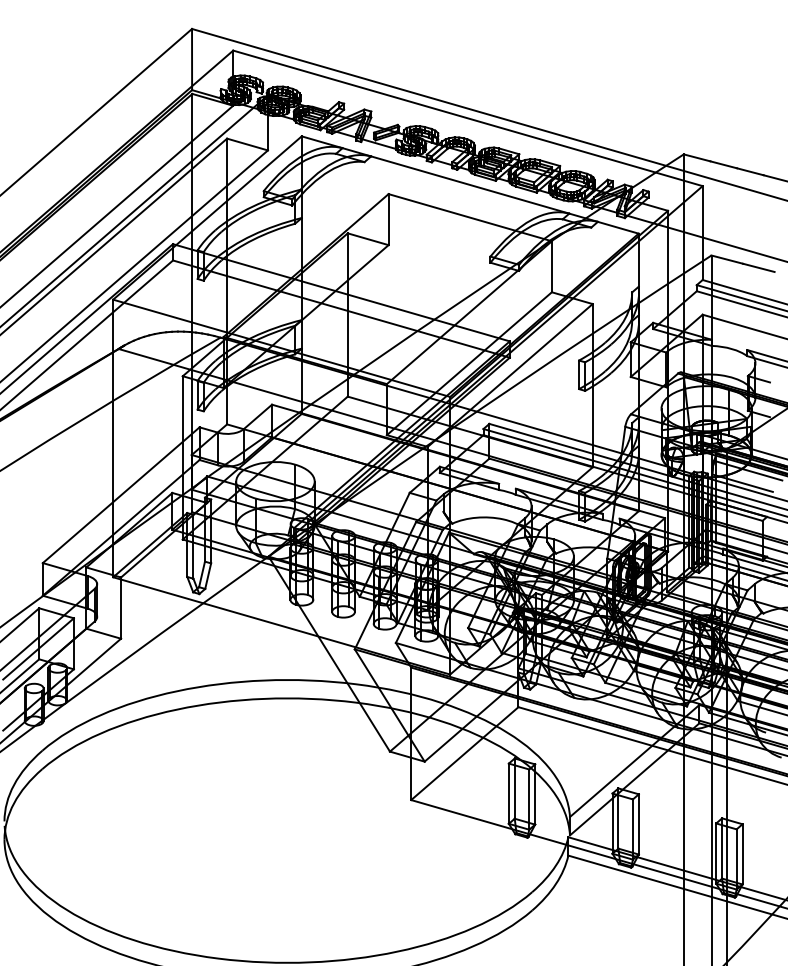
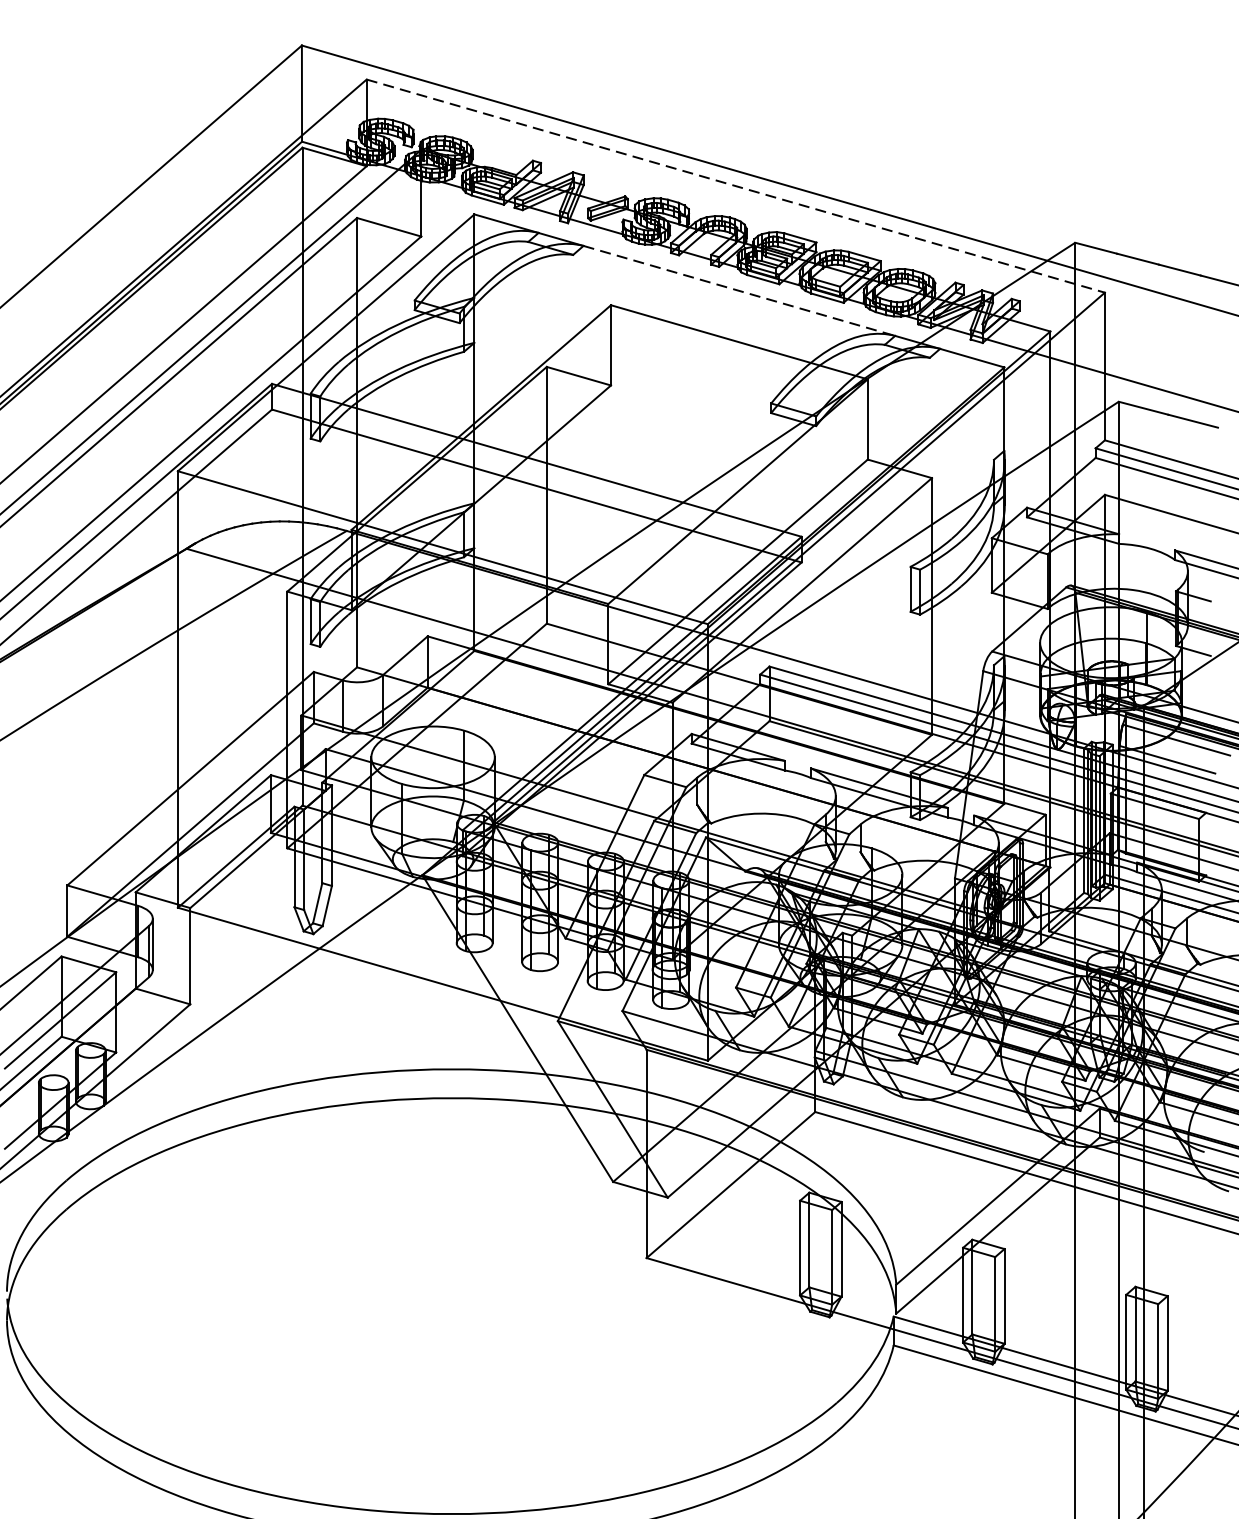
line: (468, 118) -> (736, 186), solid -> dashed
line: (470, 185) -> (739, 291), solid -> dashed

